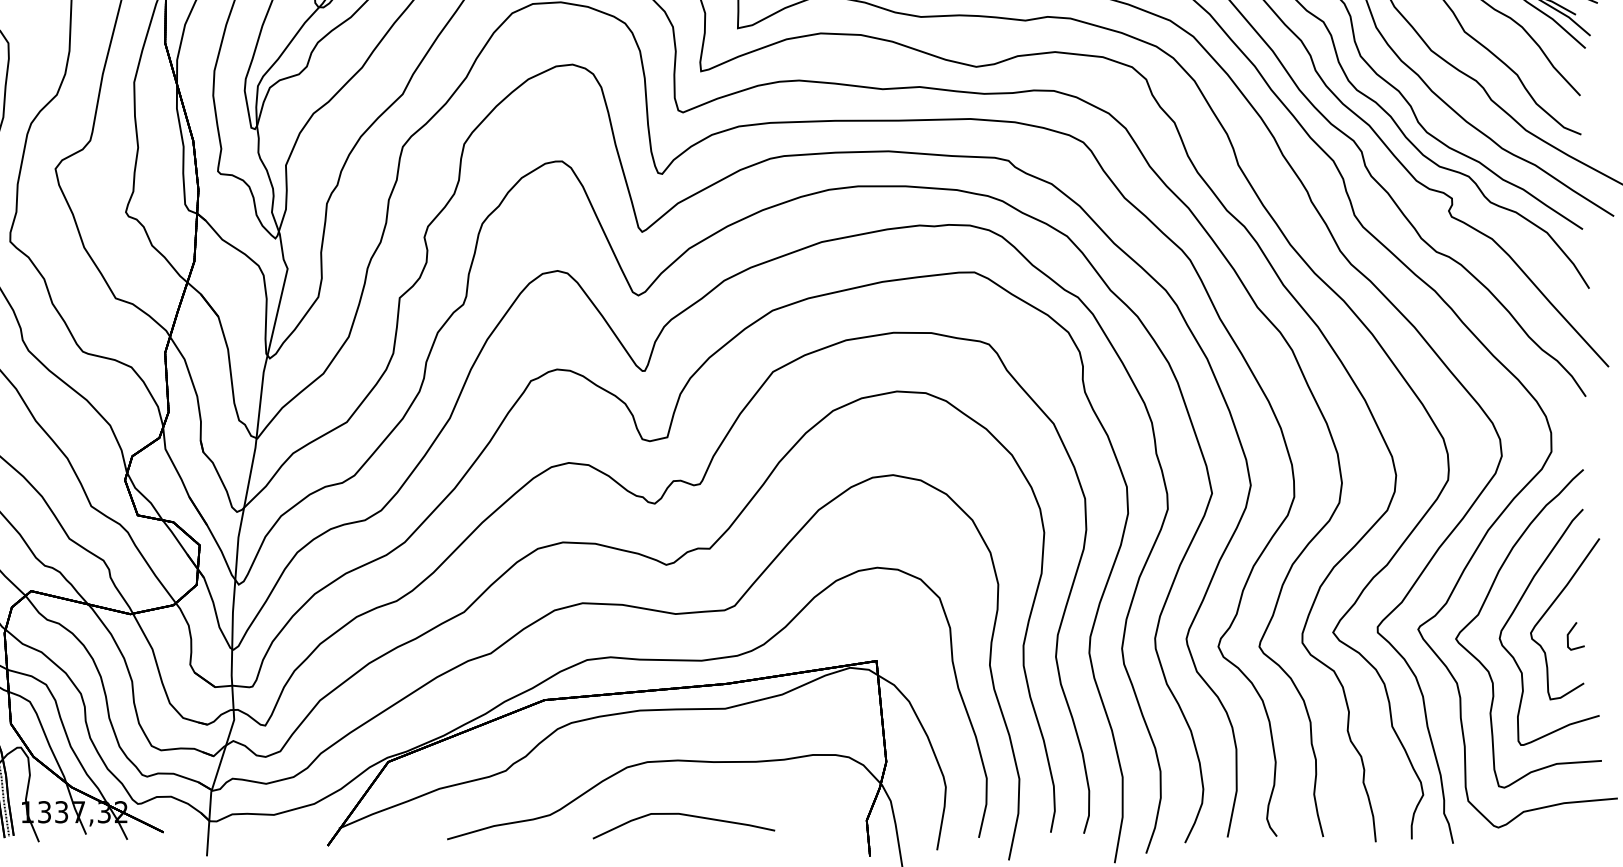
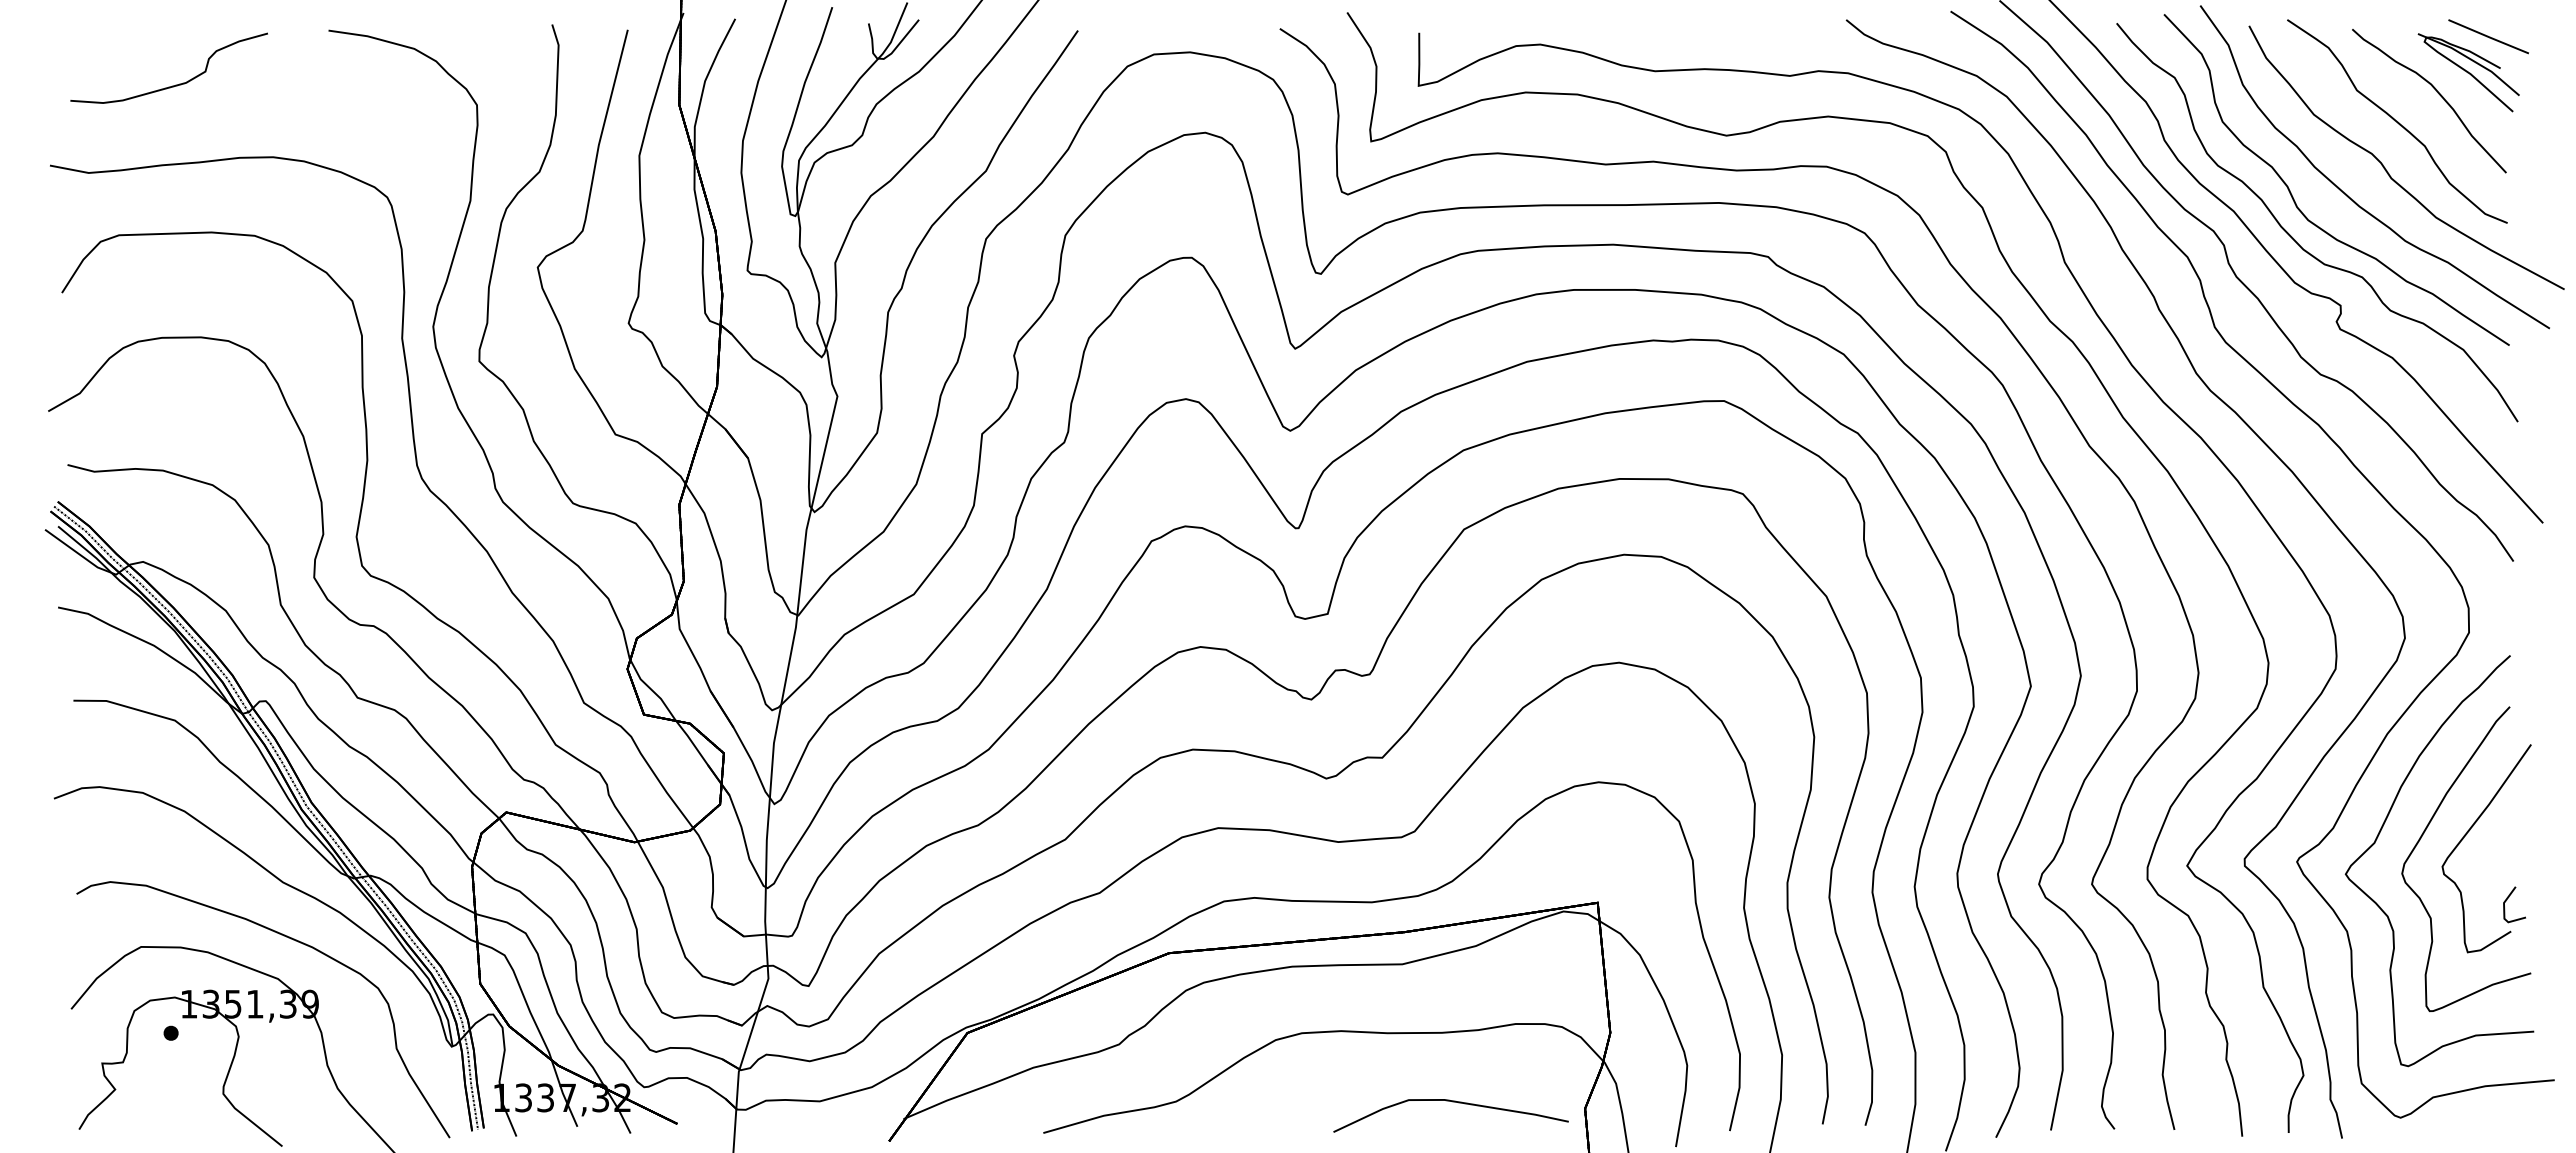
line: (1571, 631) -> (2508, 898), moved
curve: (685, 815) -> (1452, 1102), moved

